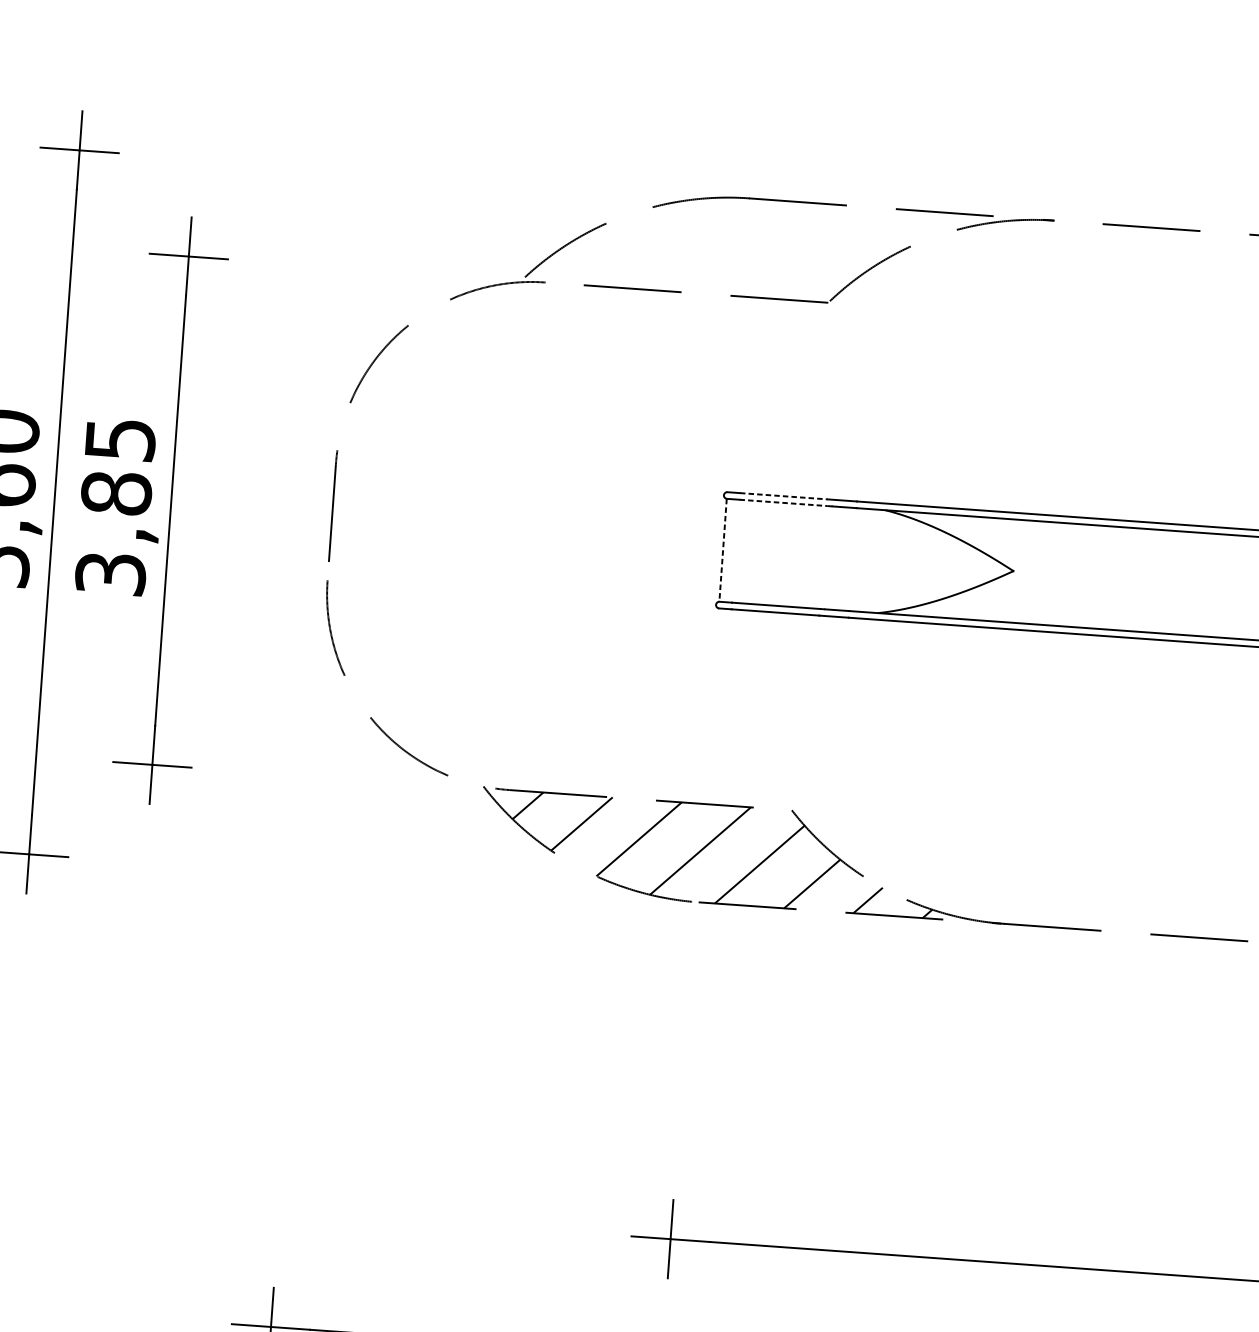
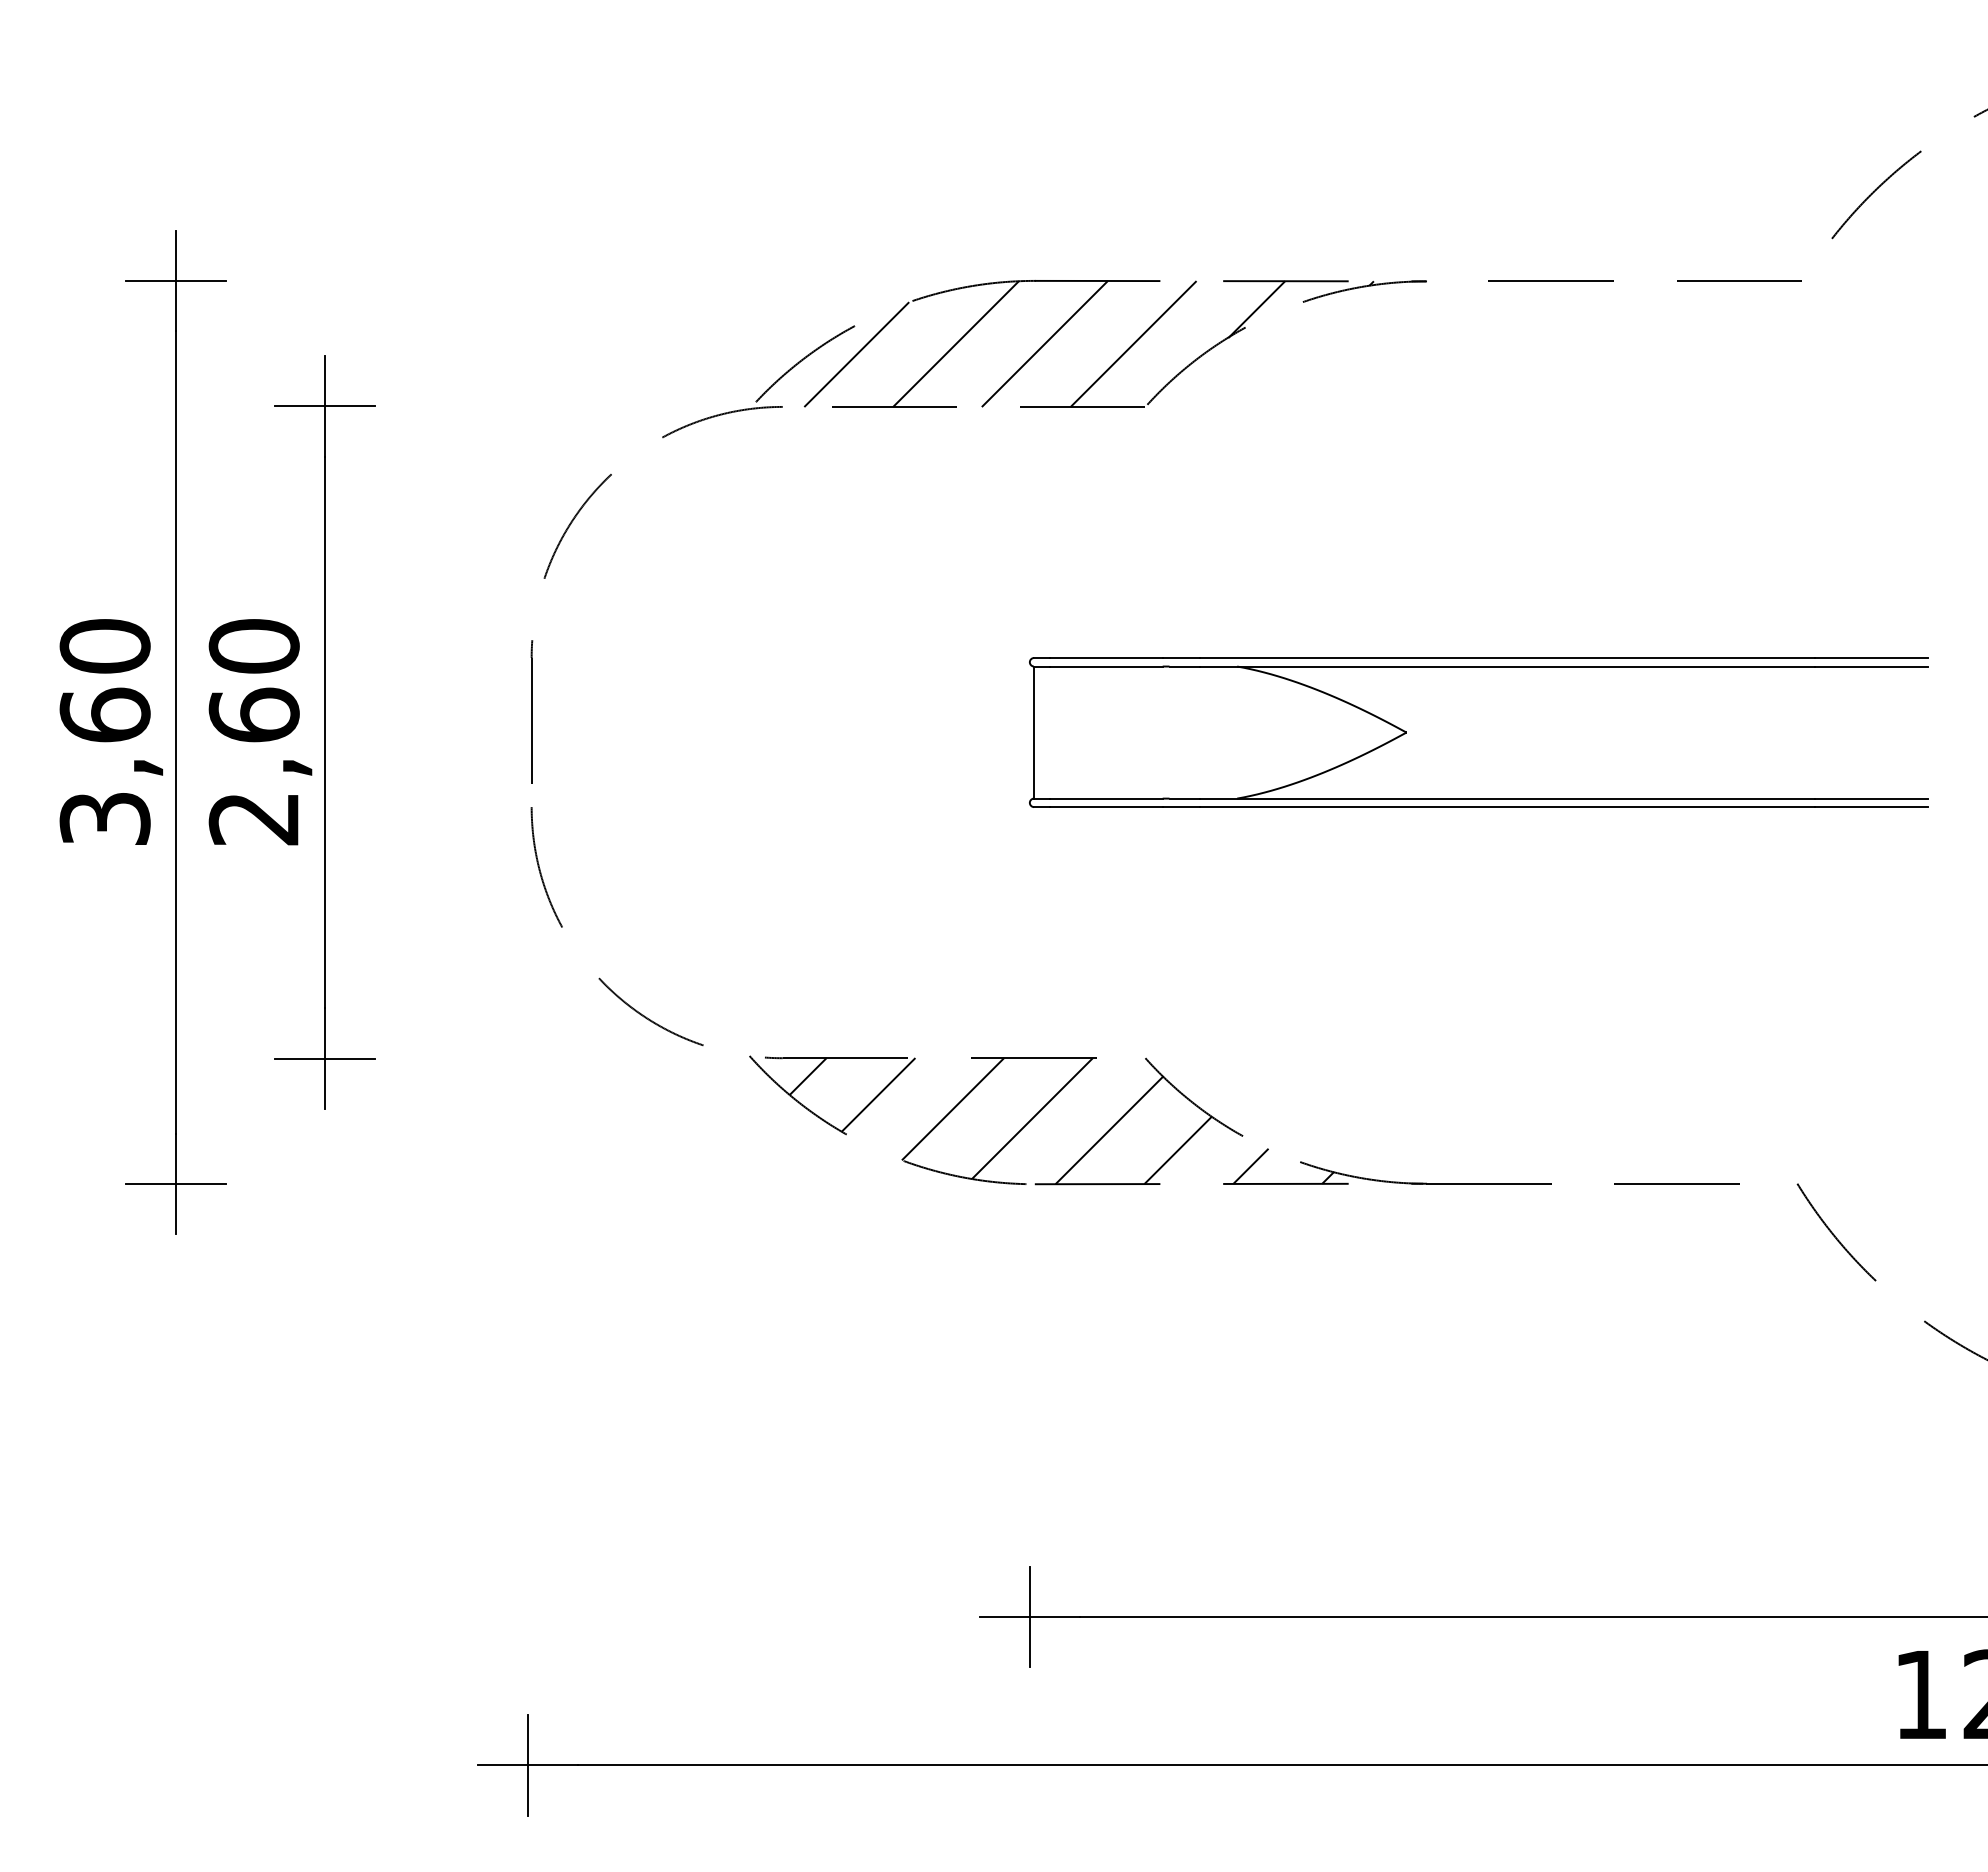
hatch: (787, 250) -> (1088, 344), added
line: (783, 496) -> (1106, 658), dashed -> solid
line: (783, 502) -> (1106, 666), dashed -> solid
text: (115, 506) -> (253, 732), 3,85 -> 2,60
line: (722, 551) -> (1033, 733), dashed -> solid

